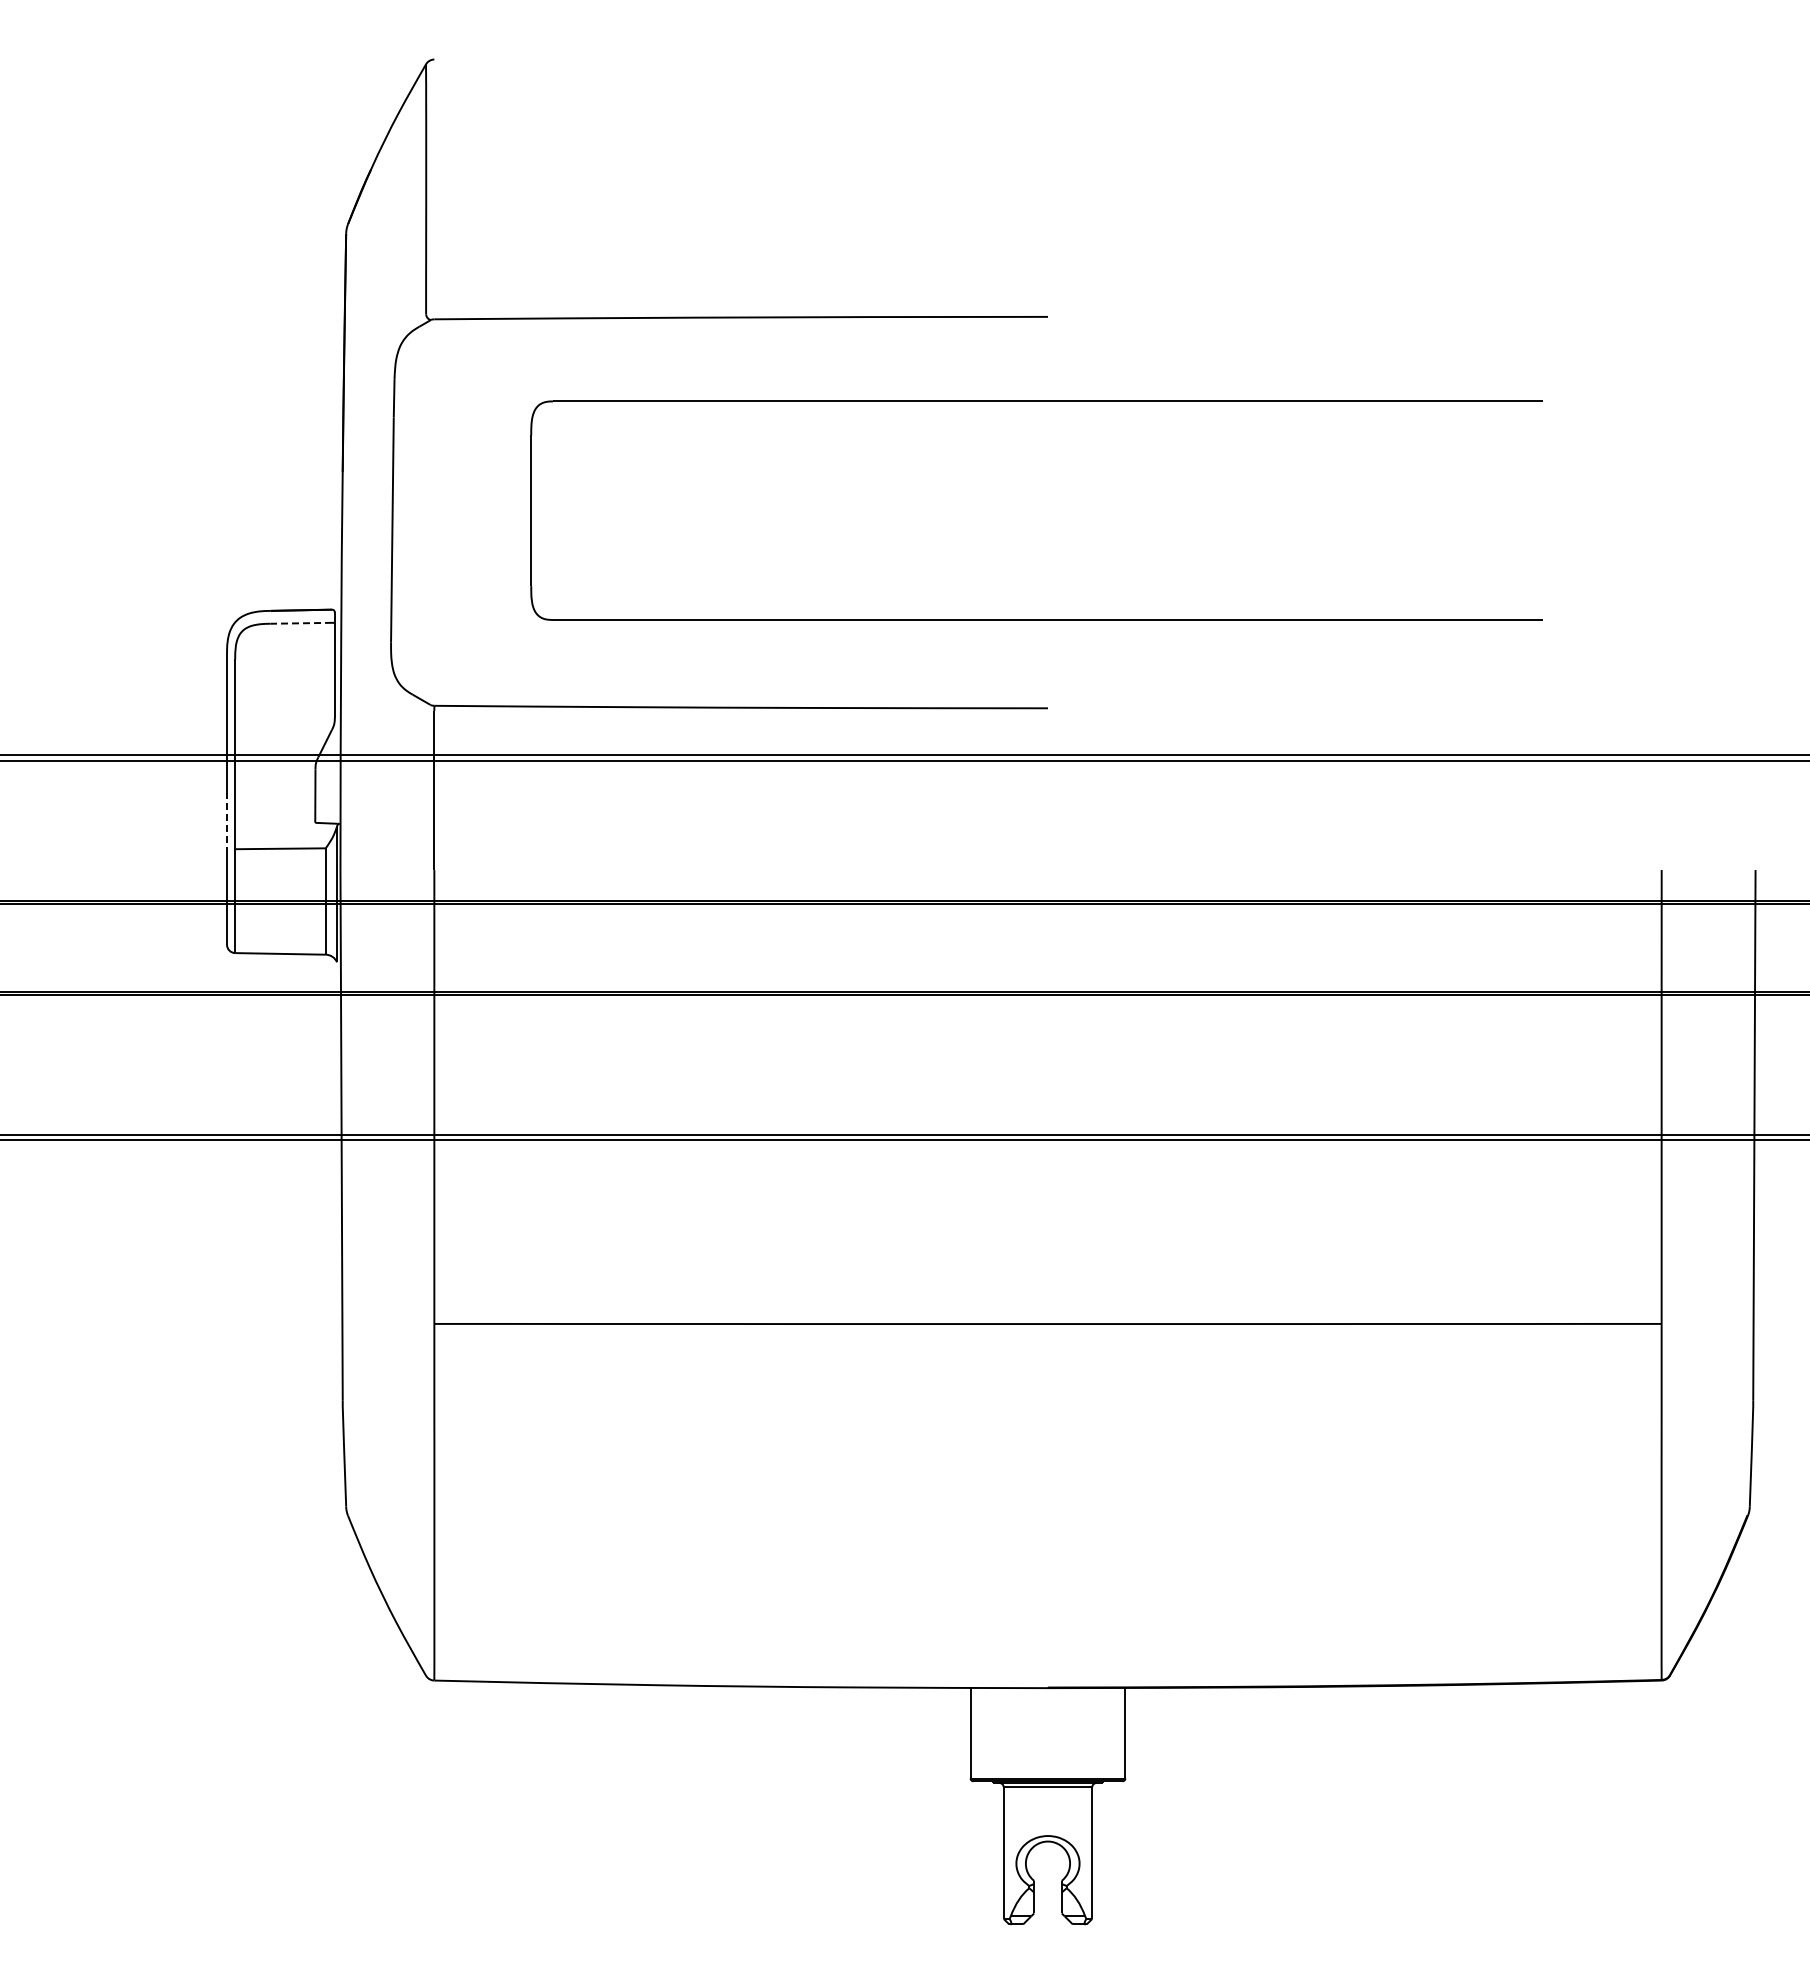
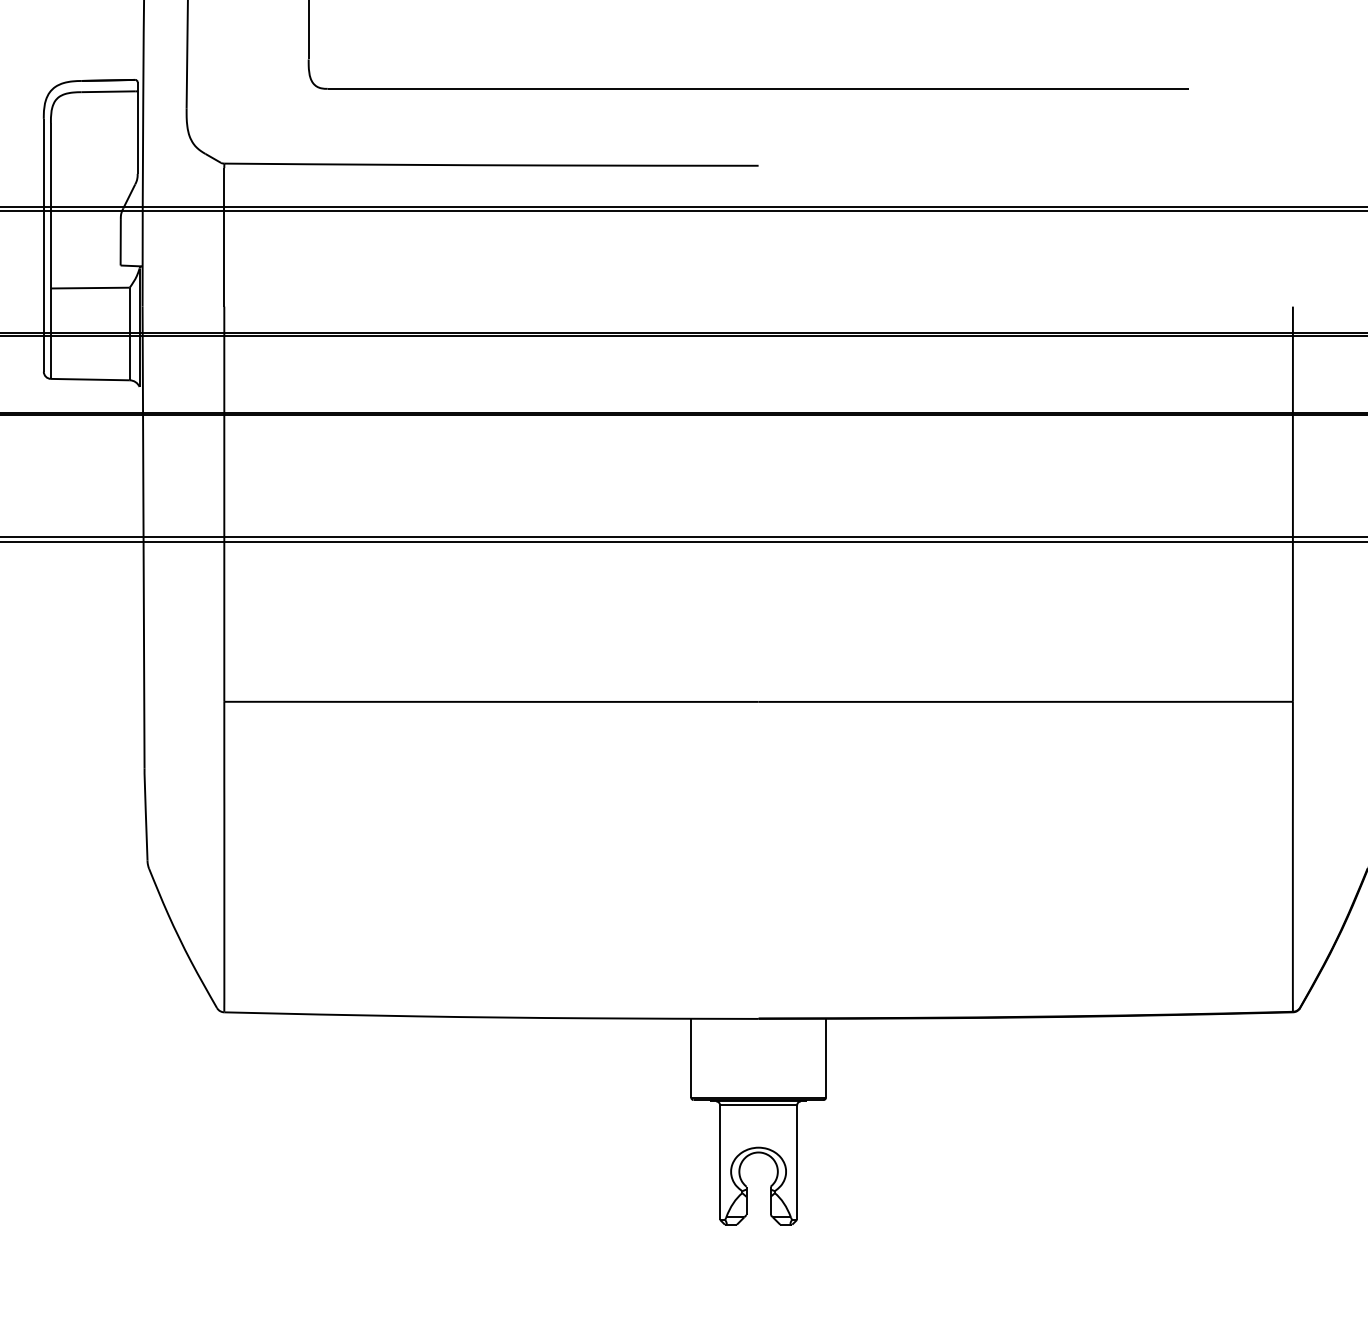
line: (301, 623) -> (108, 91), dashed -> solid
line: (227, 822) -> (44, 265), dashed -> solid

